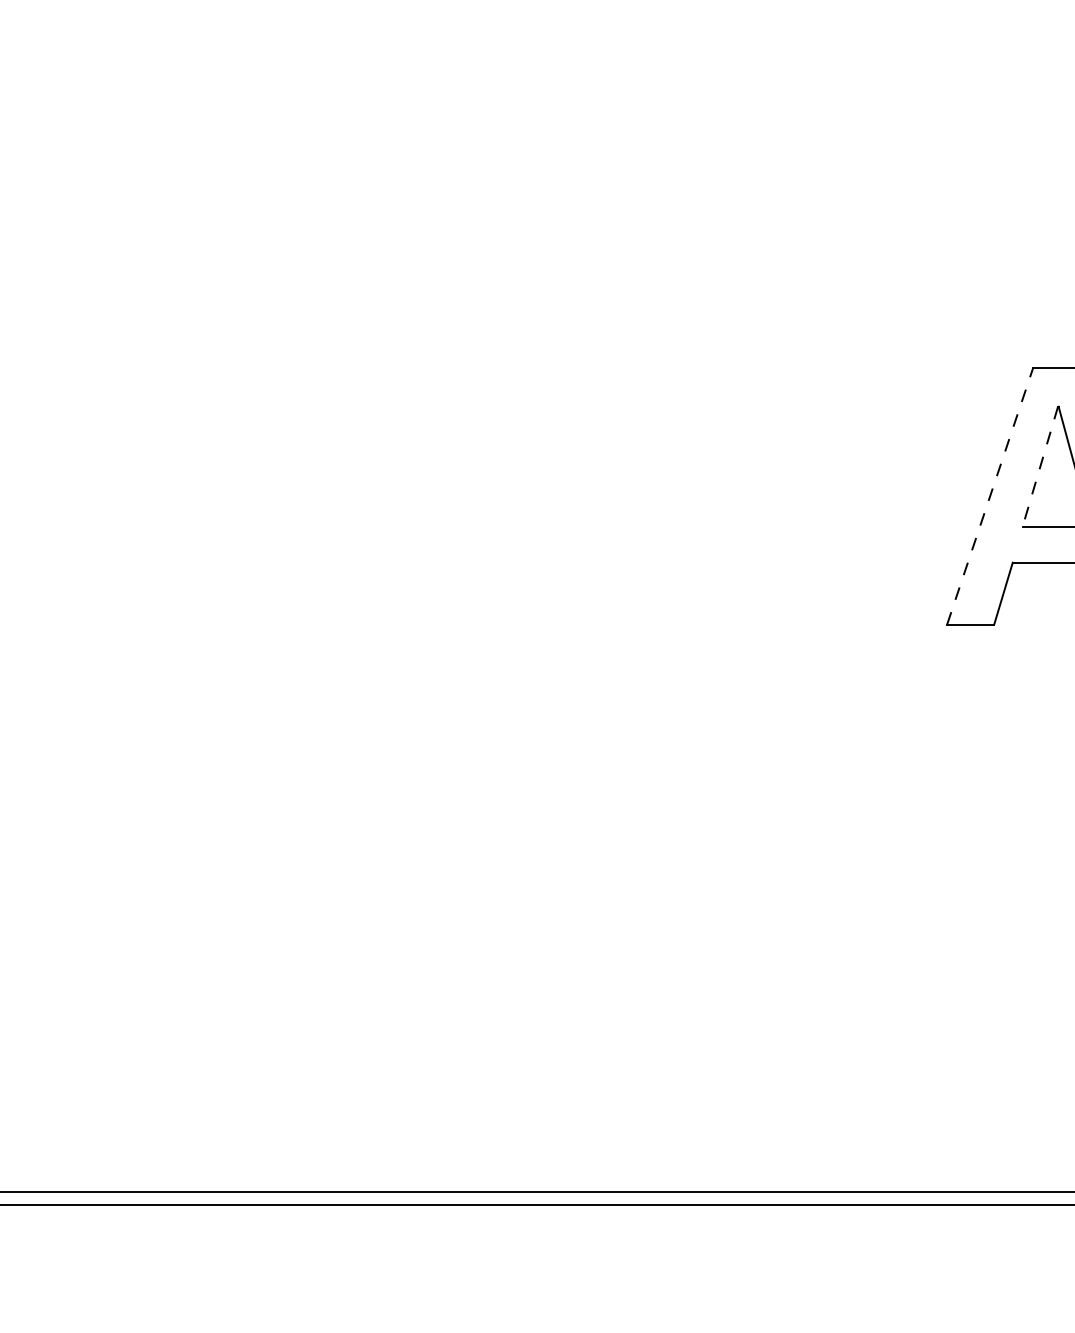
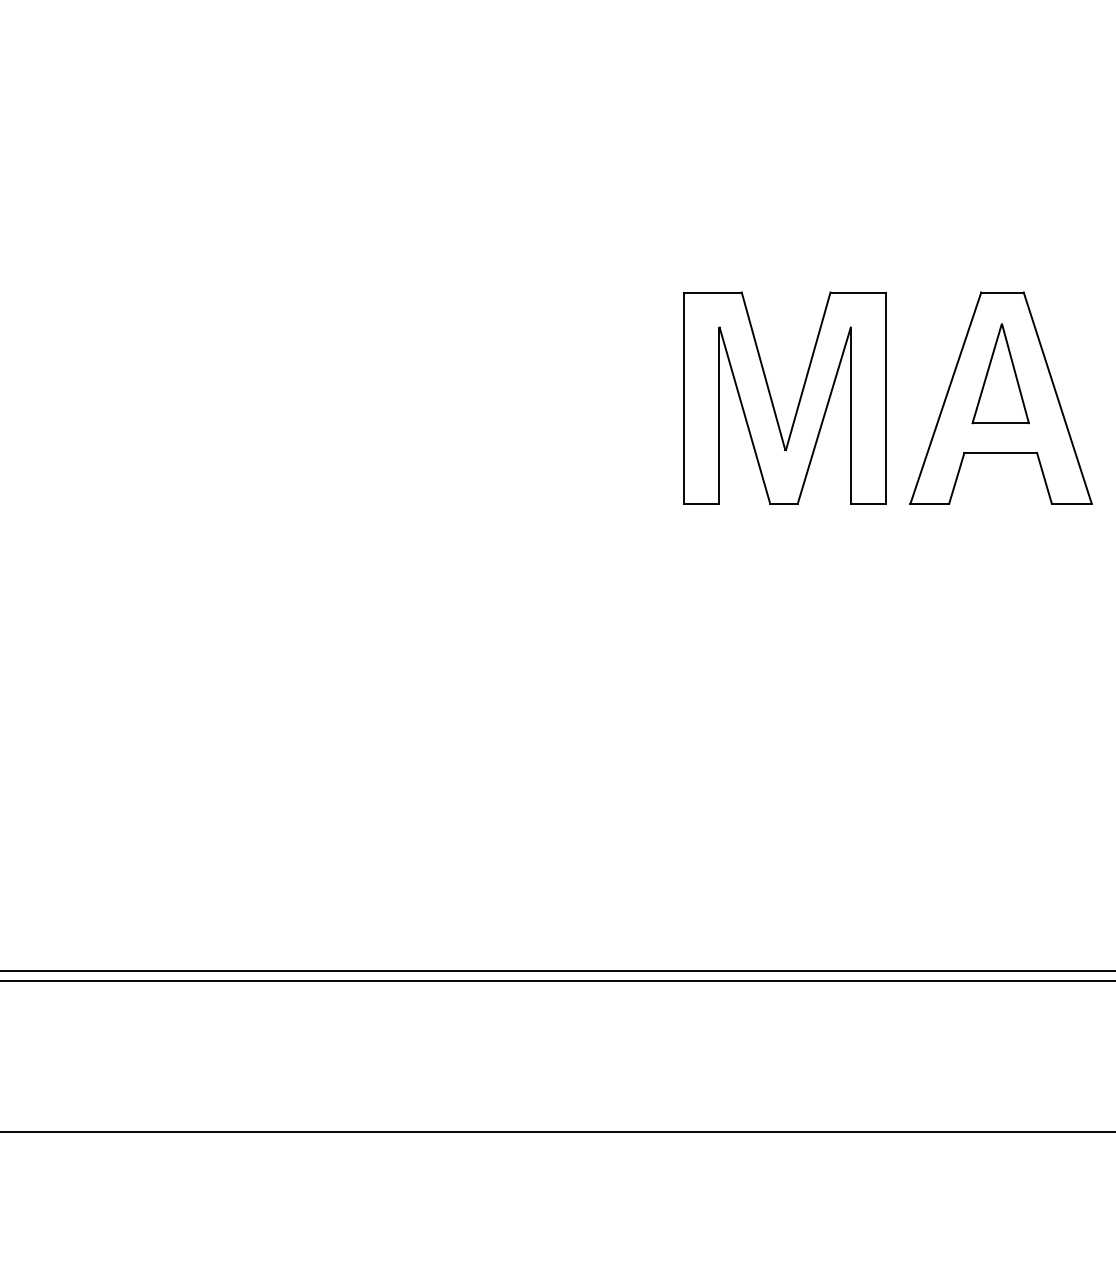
line: (1039, 467) -> (986, 374), dashed -> solid
line: (990, 495) -> (946, 397), dashed -> solid
part: (780, 501) -> (773, 402), added

